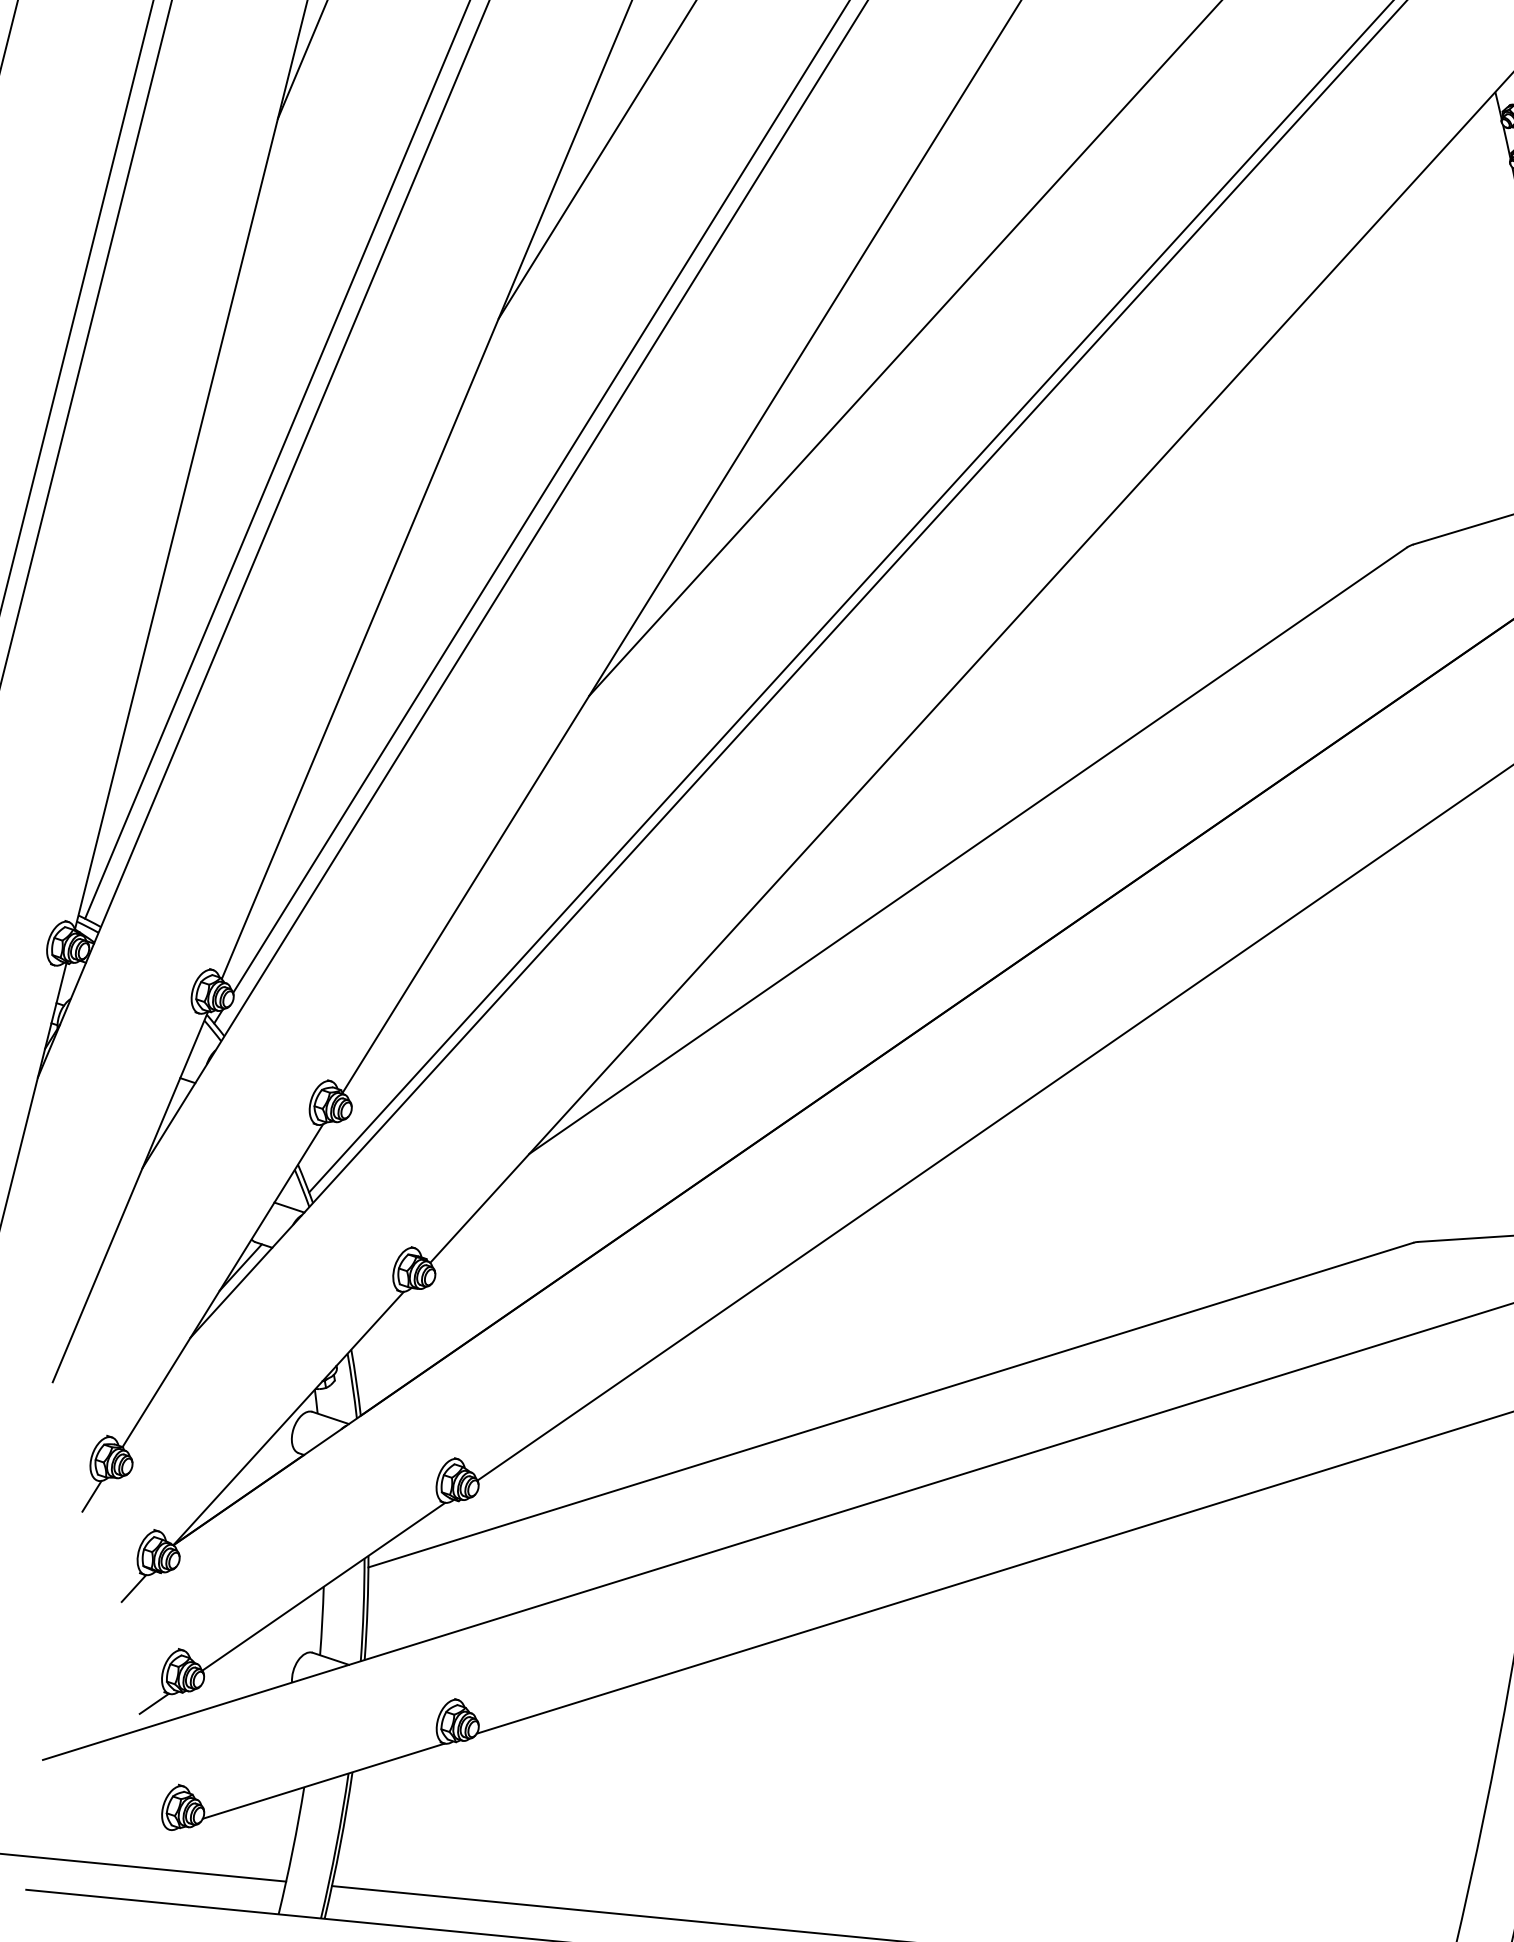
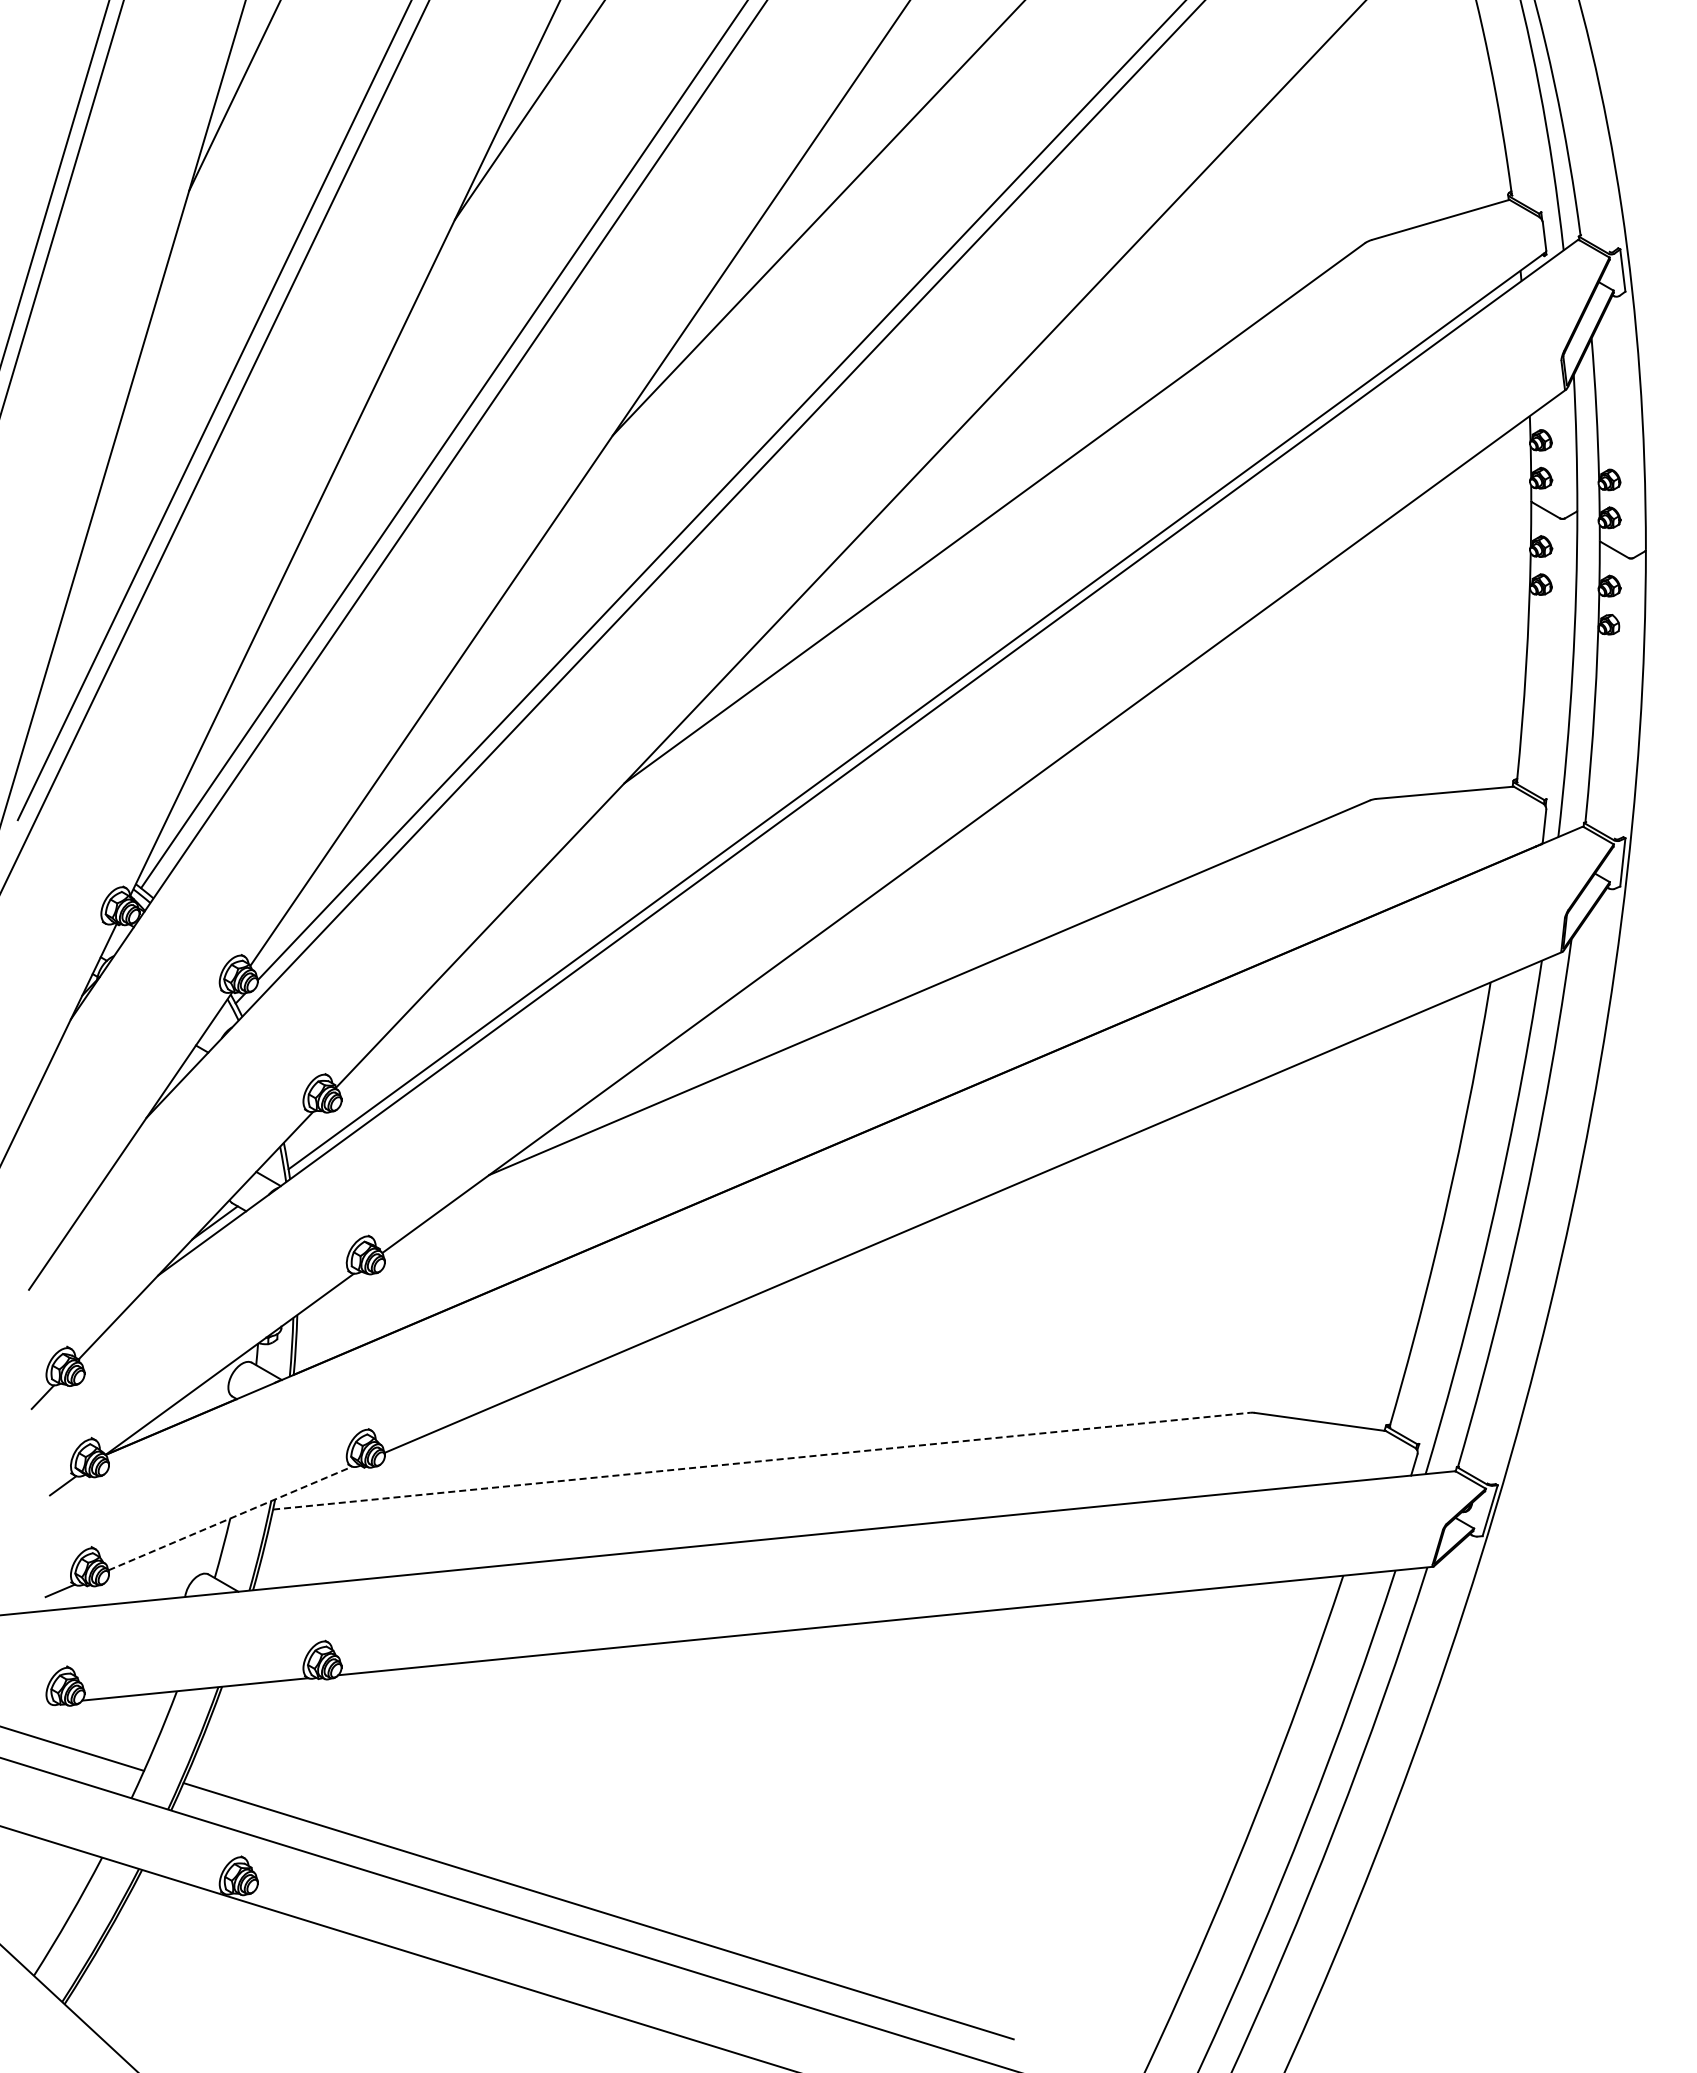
line: (890, 1405) -> (761, 1461), solid -> dashed
line: (323, 1586) -> (230, 1518), solid -> dashed

